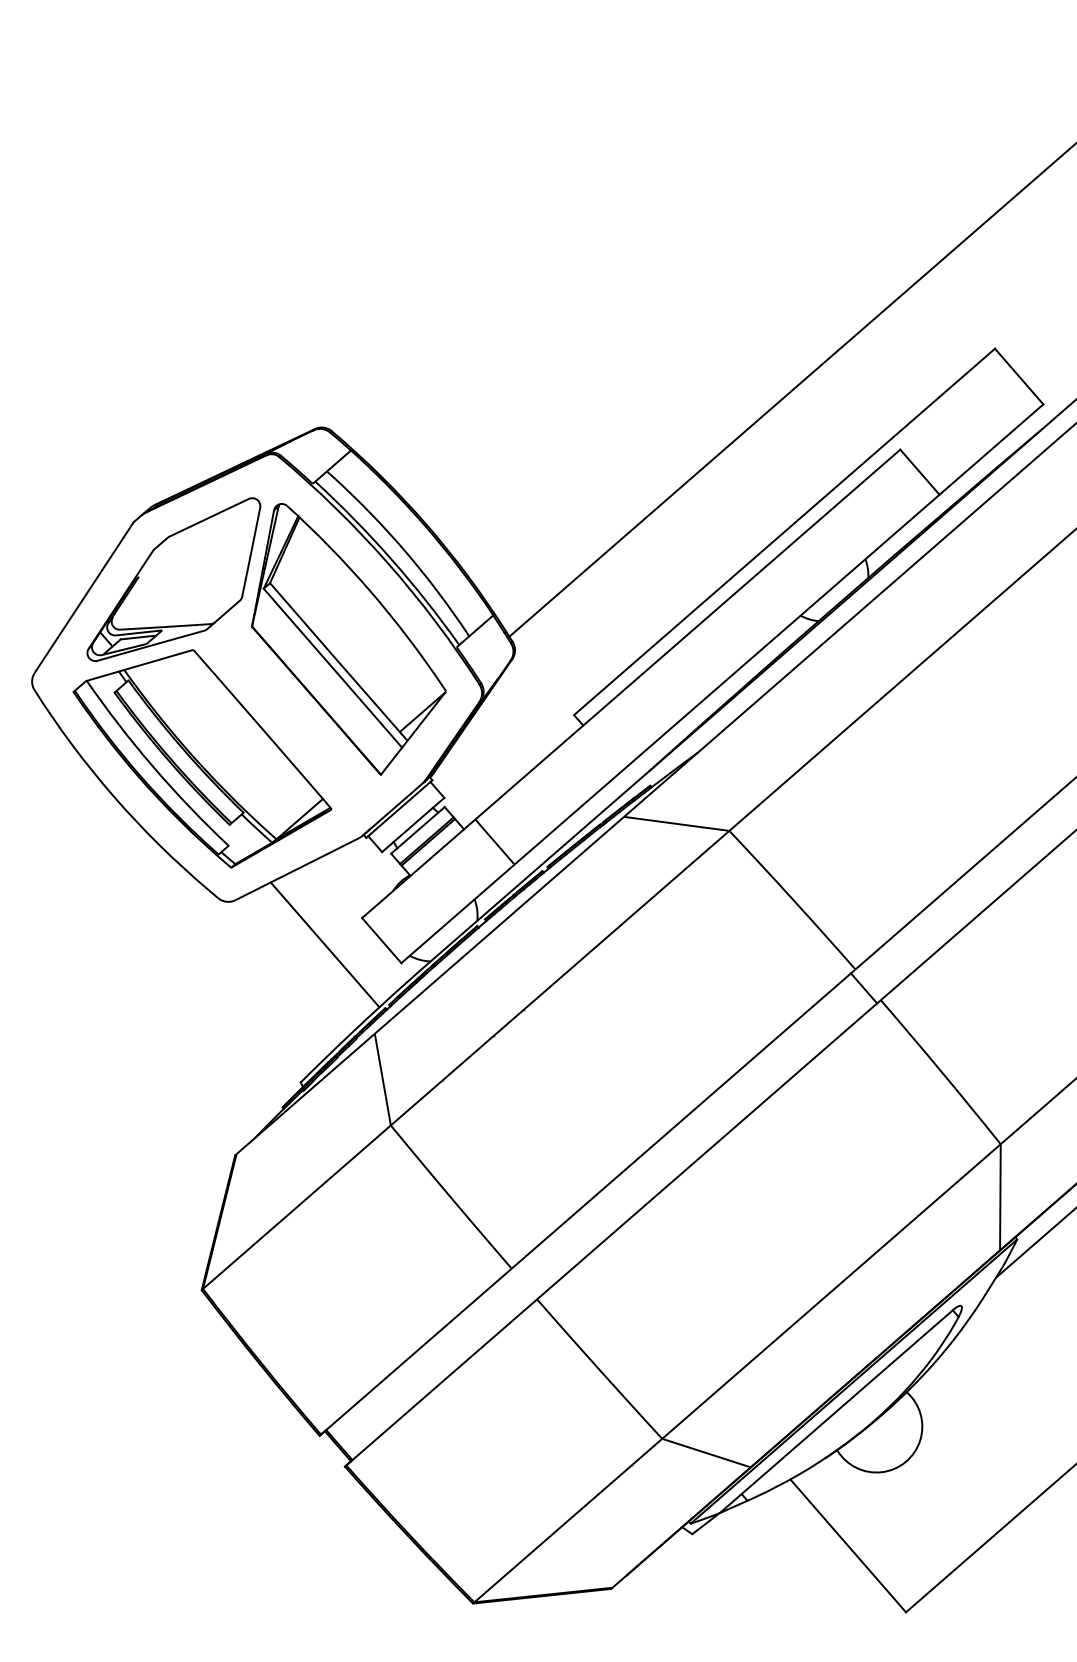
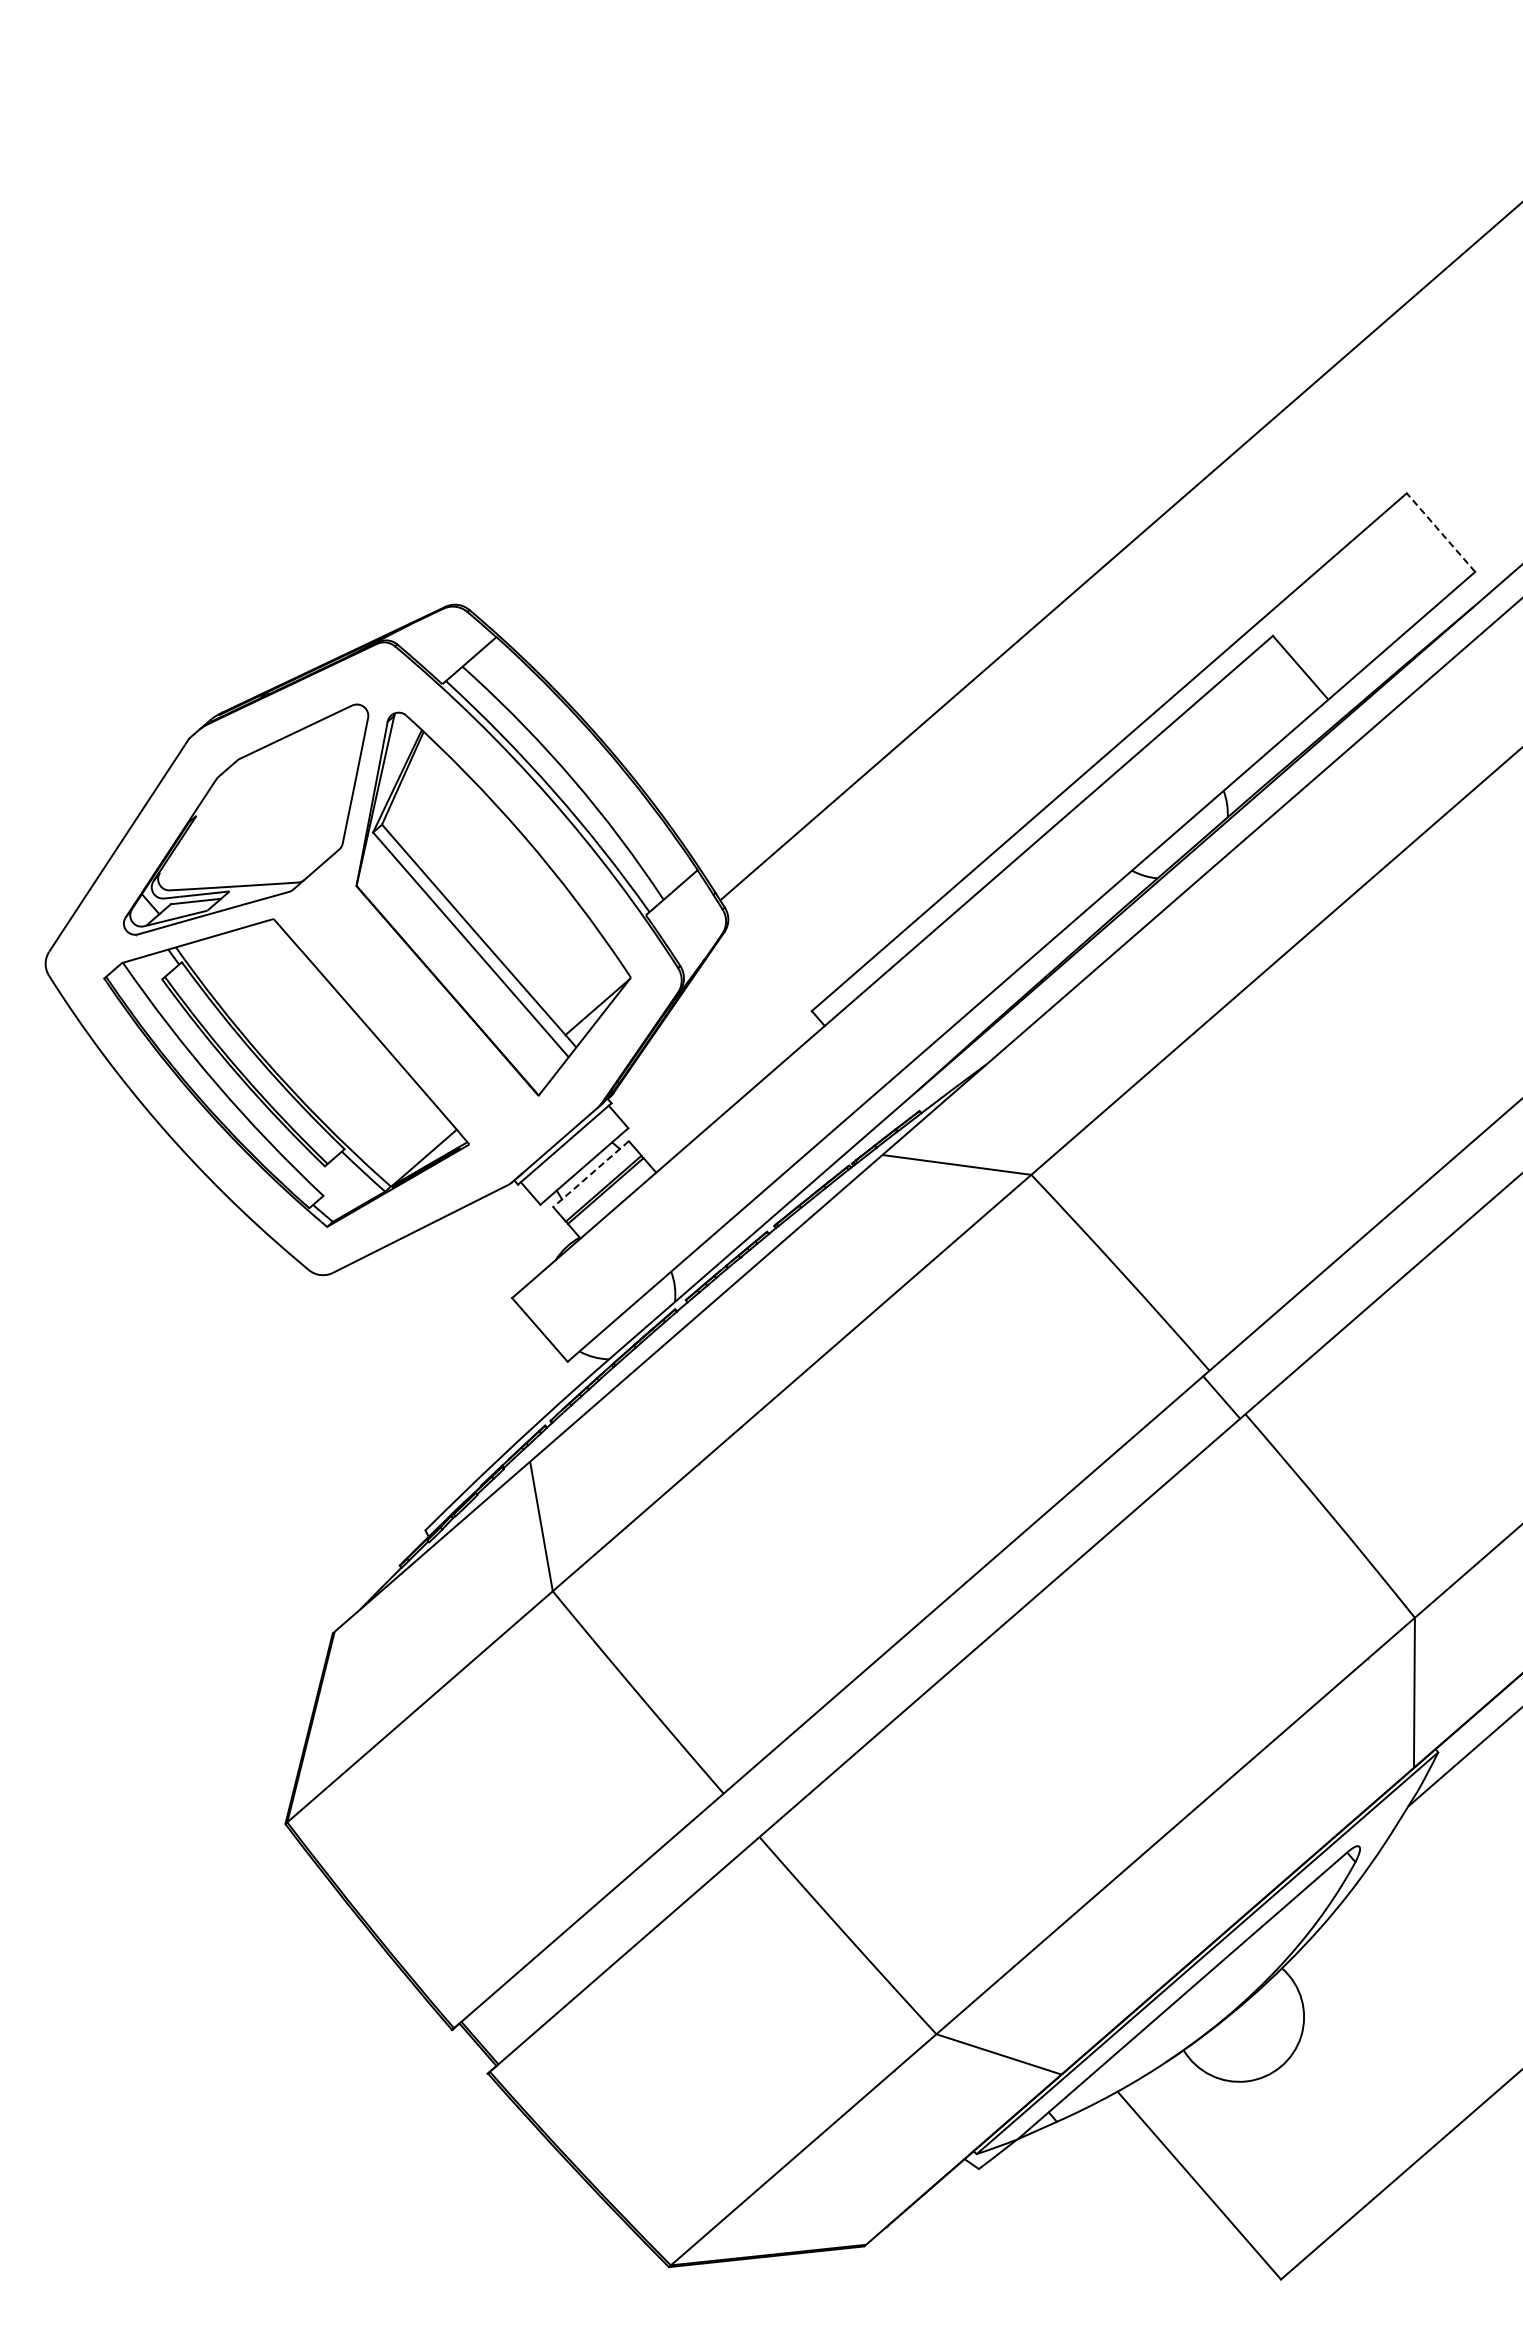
line: (1018, 376) -> (1440, 532), solid -> dashed
line: (417, 830) -> (590, 1174), solid -> dashed
line: (494, 841) -> (699, 1190), removed
line: (324, 944) -> (459, 1335), removed

